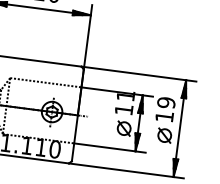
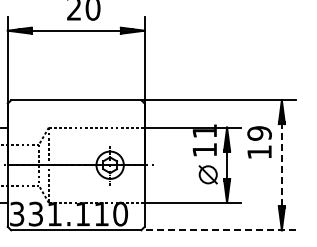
line: (179, 128) -> (281, 164), solid -> dashed
part: (164, 135) -> (262, 176), removed
line: (125, 170) -> (217, 230), solid -> dashed

